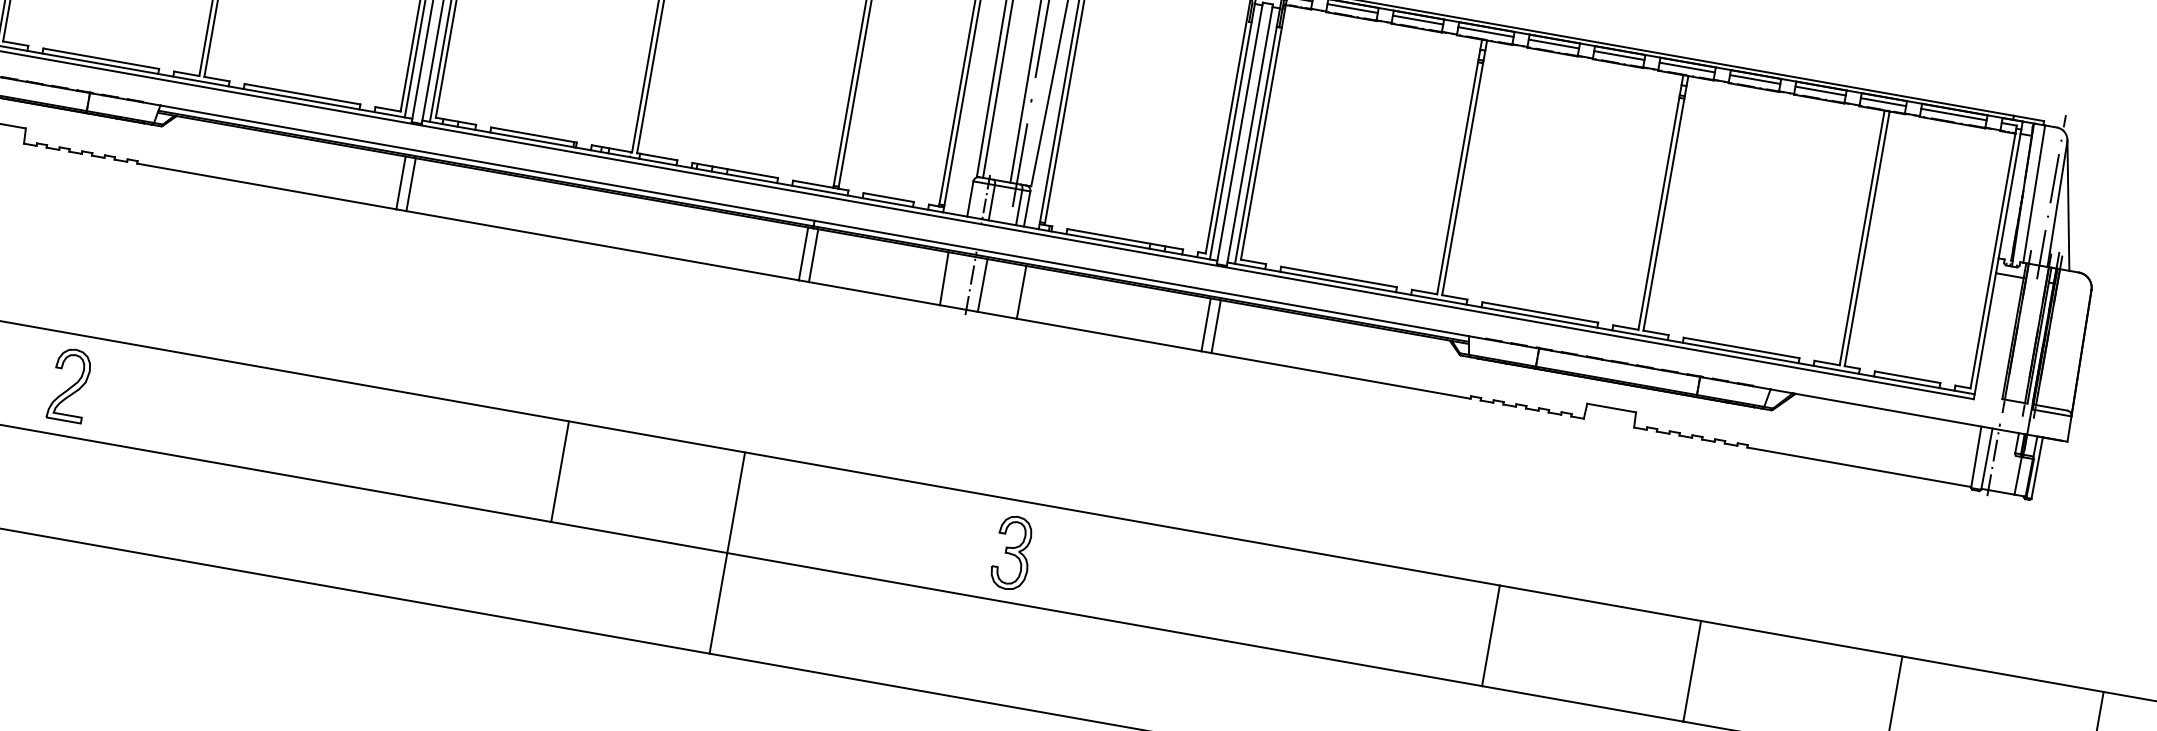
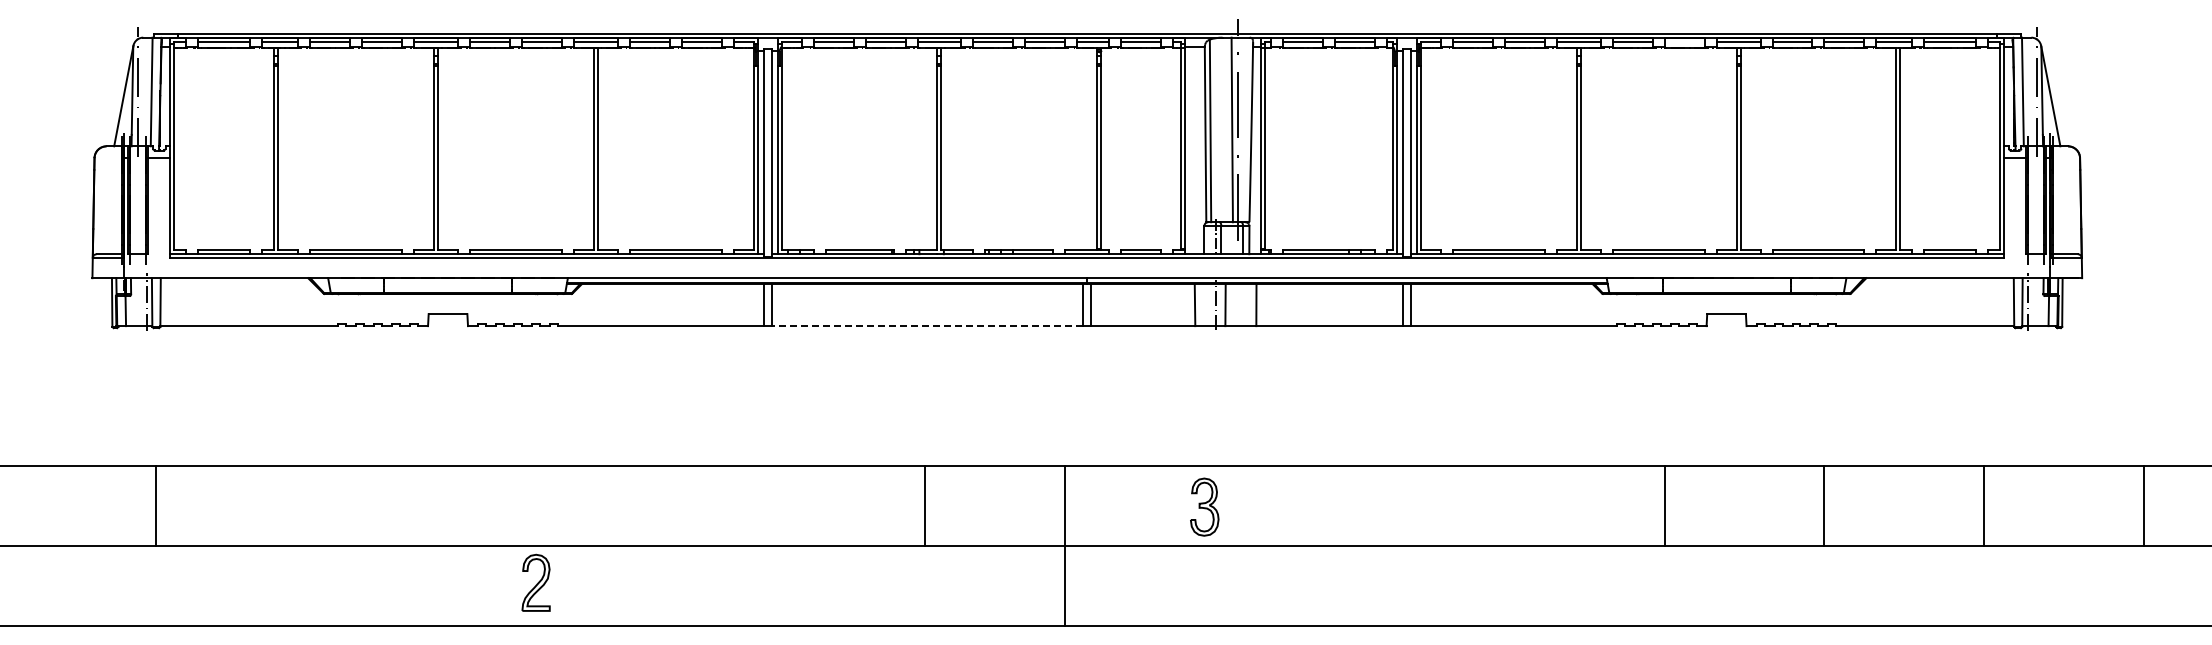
line: (1619, 55) -> (1684, 41), removed
line: (602, 246) -> (927, 326), solid -> dashed
part: (69, 384) -> (535, 582), moved
part: (1012, 552) -> (1204, 506), moved

